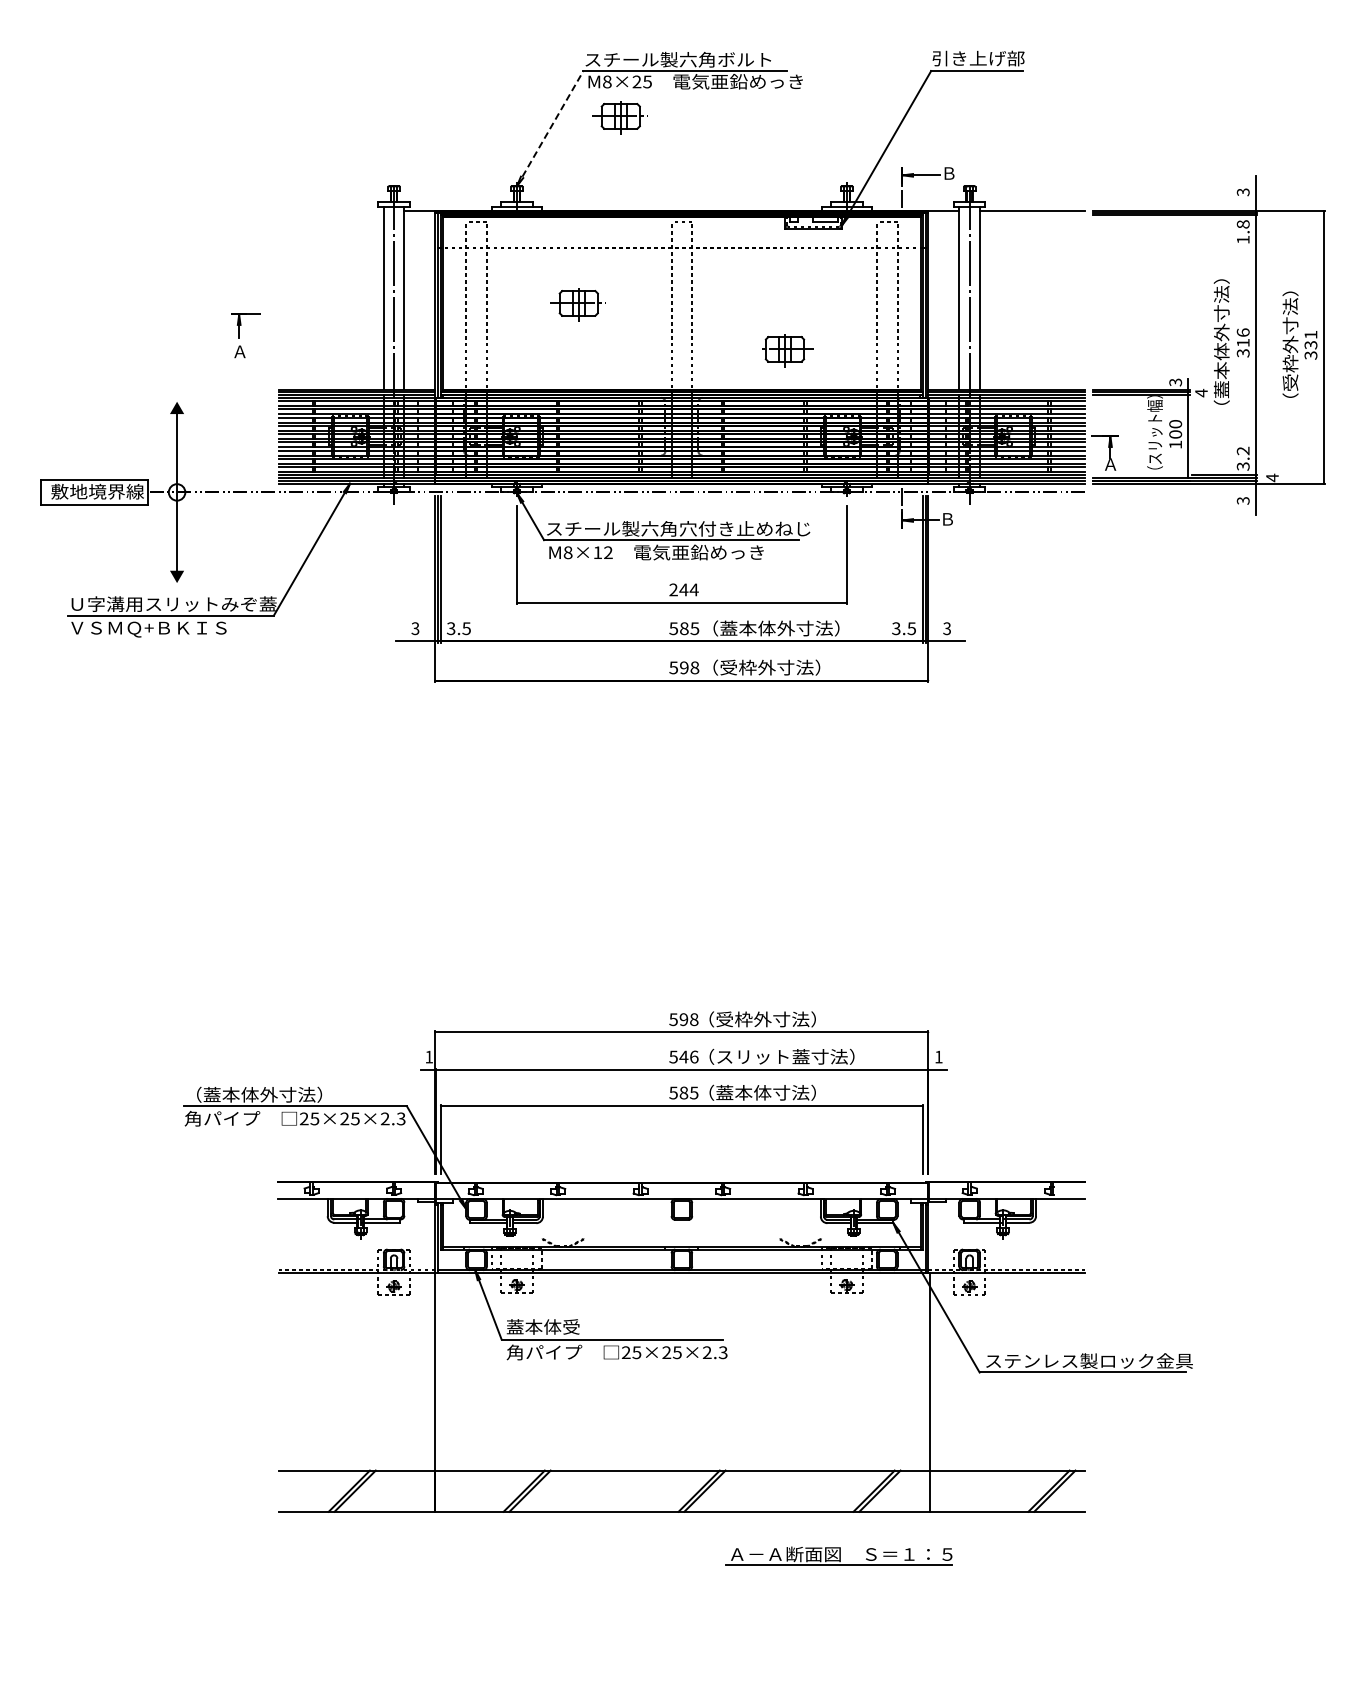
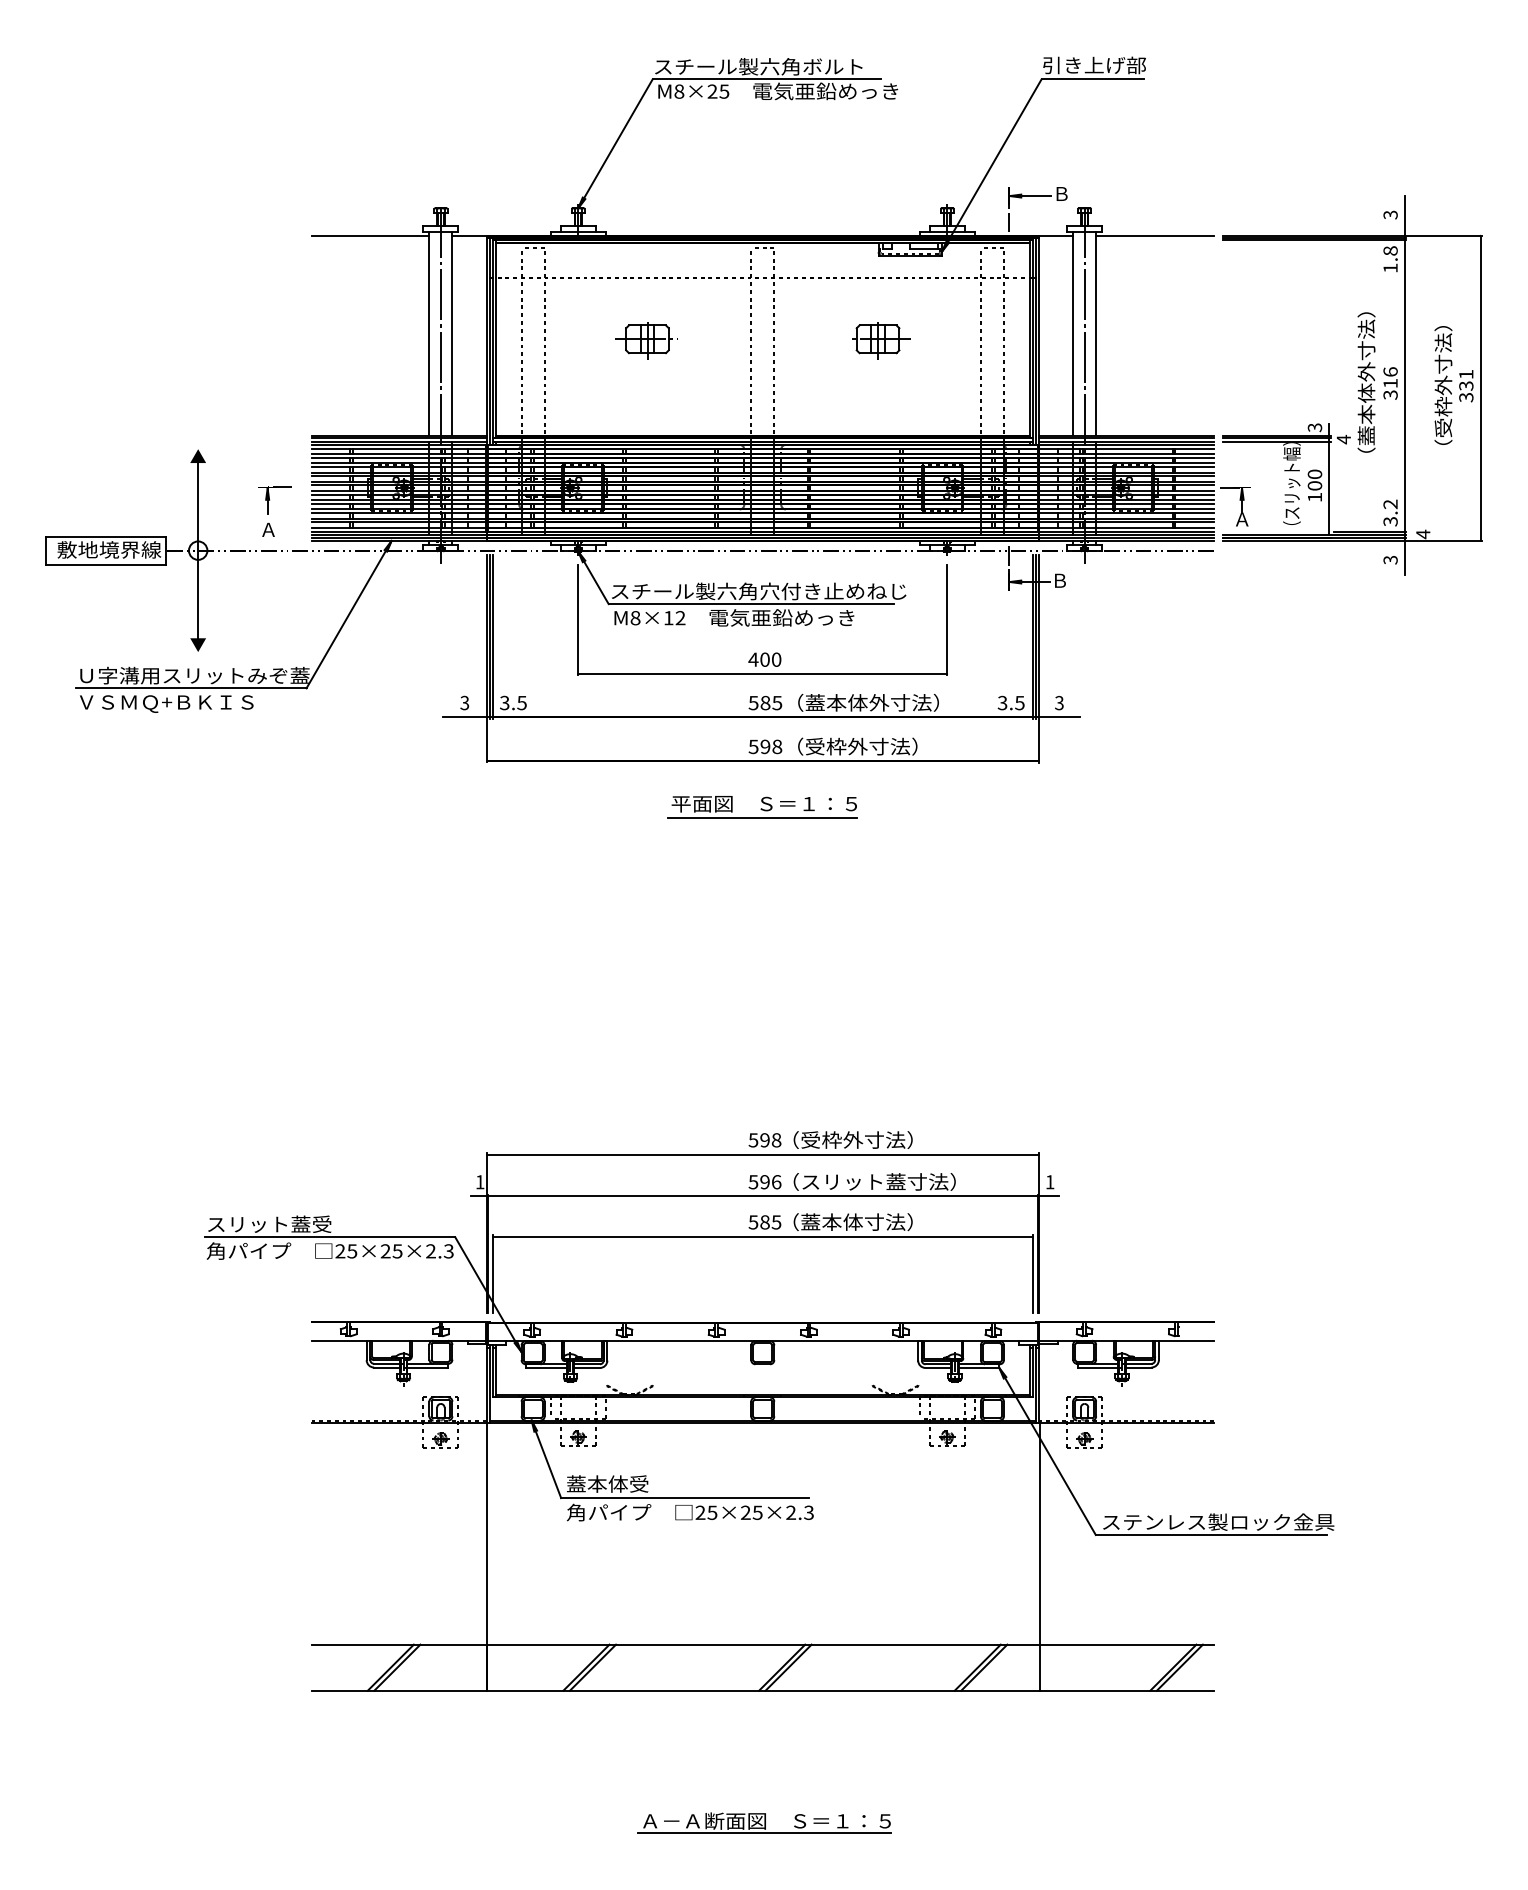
part: (619, 117) -> (692, 131), removed
line: (550, 128) -> (615, 143), dashed -> solid
line: (330, 211) -> (369, 236), added
part: (245, 335) -> (274, 511), moved
part: (787, 350) -> (880, 340), moved
text: (683, 589) -> (764, 659), 244 -> 400
part: (681, 721) -> (762, 806), added
text: (683, 1056) -> (764, 1181), 546 -> 596
text: (254, 1094) -> (284, 1224), （蓋本体外寸法） -> スリット蓋受
part: (838, 1555) -> (763, 1822), moved

